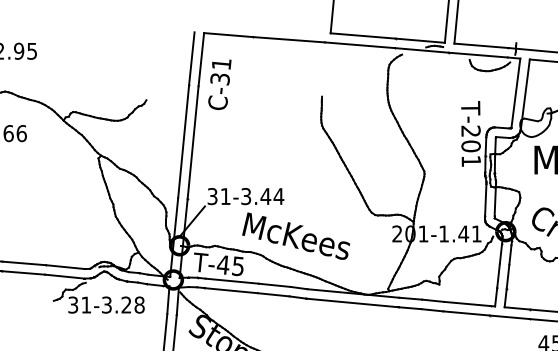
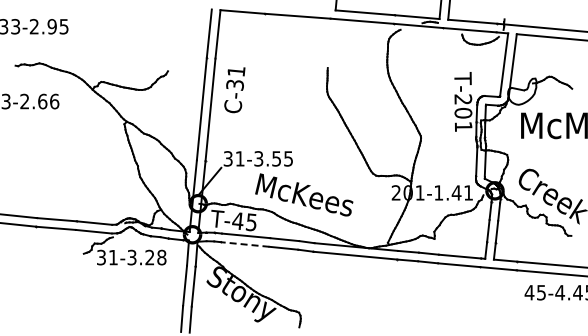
text: (219, 85) -> (234, 90), moved
text: (272, 196) -> (282, 158), 31-3.44 -> 31-3.55
line: (230, 290) -> (244, 244), solid -> dashed

